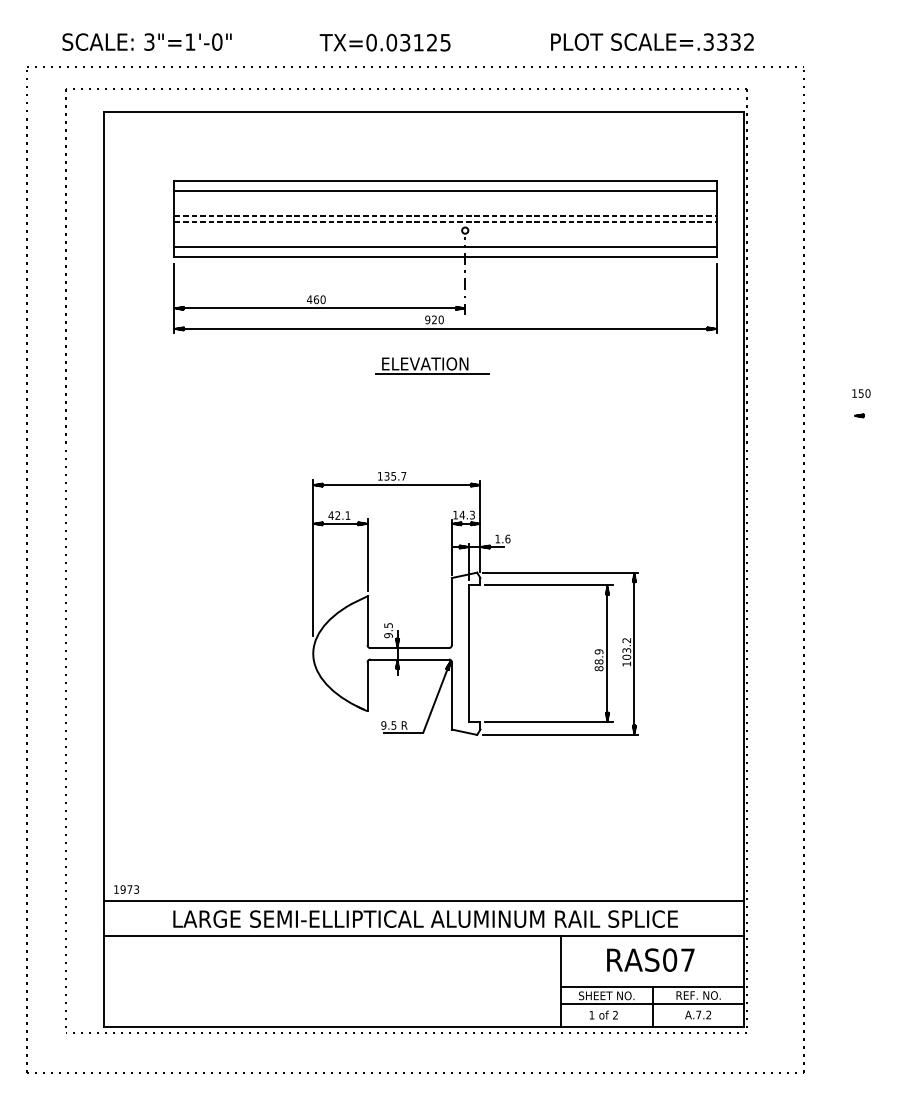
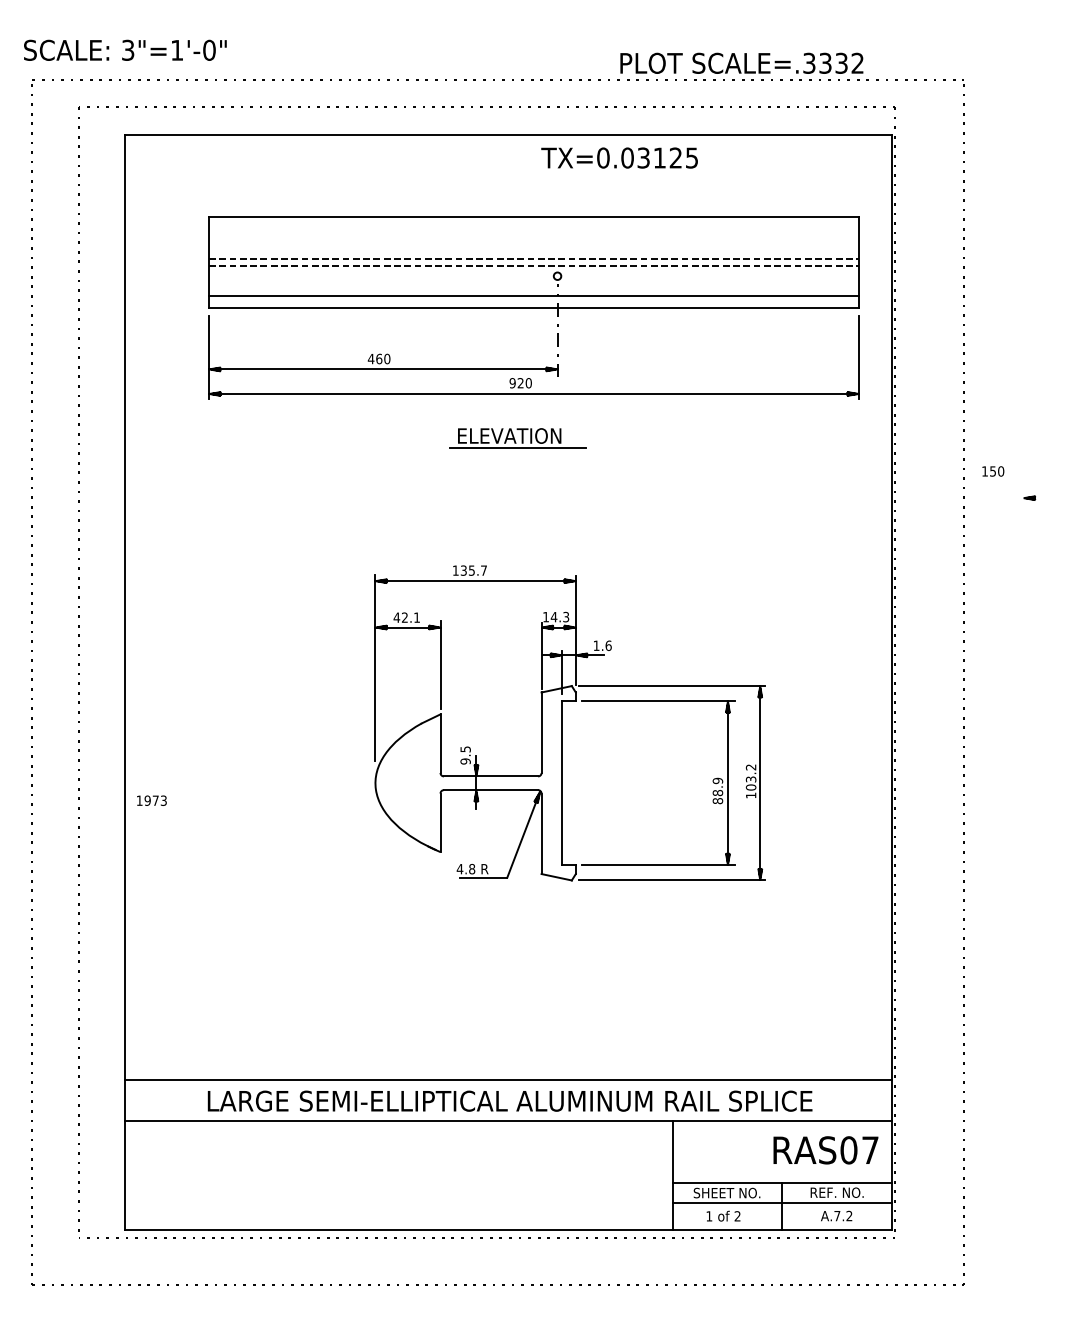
text: (147, 41) -> (125, 49), moved
text: (652, 41) -> (741, 62), moved
text: (385, 42) -> (619, 157), moved
line: (445, 191) -> (533, 229), removed
text: (861, 393) -> (993, 471), moved
text: (388, 725) -> (465, 869), 9.5 -> 4.8
text: (126, 889) -> (151, 800), moved
text: (650, 960) -> (825, 1150), moved

